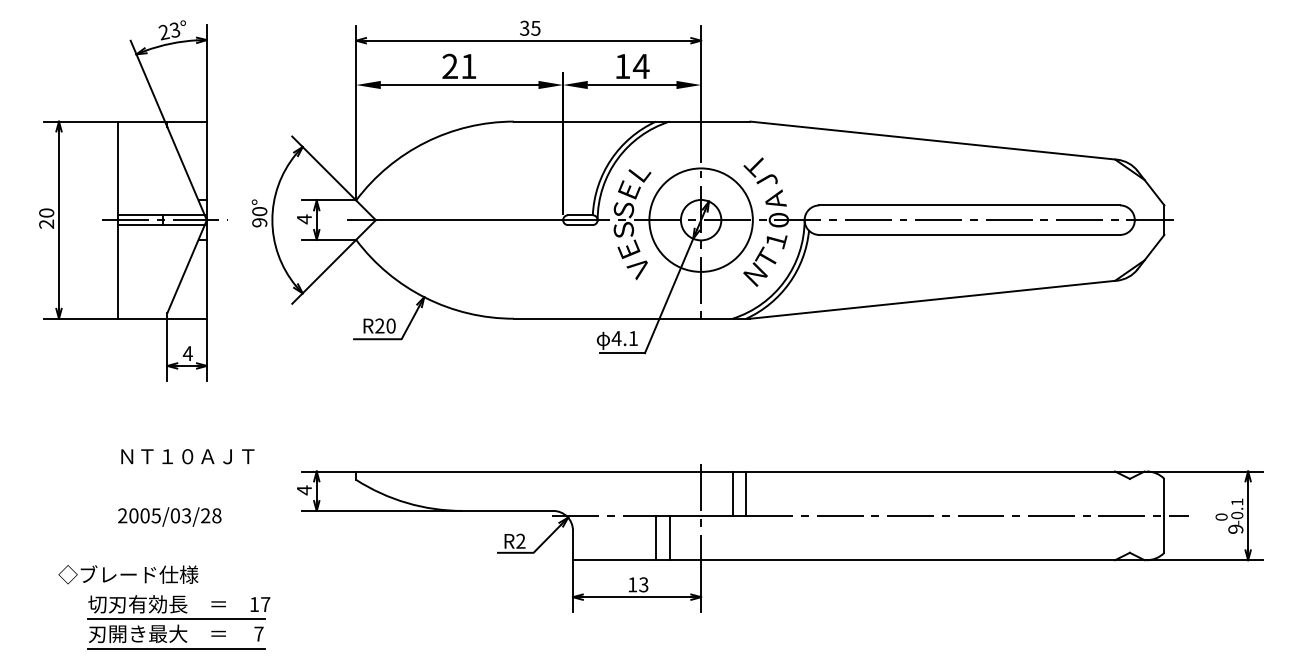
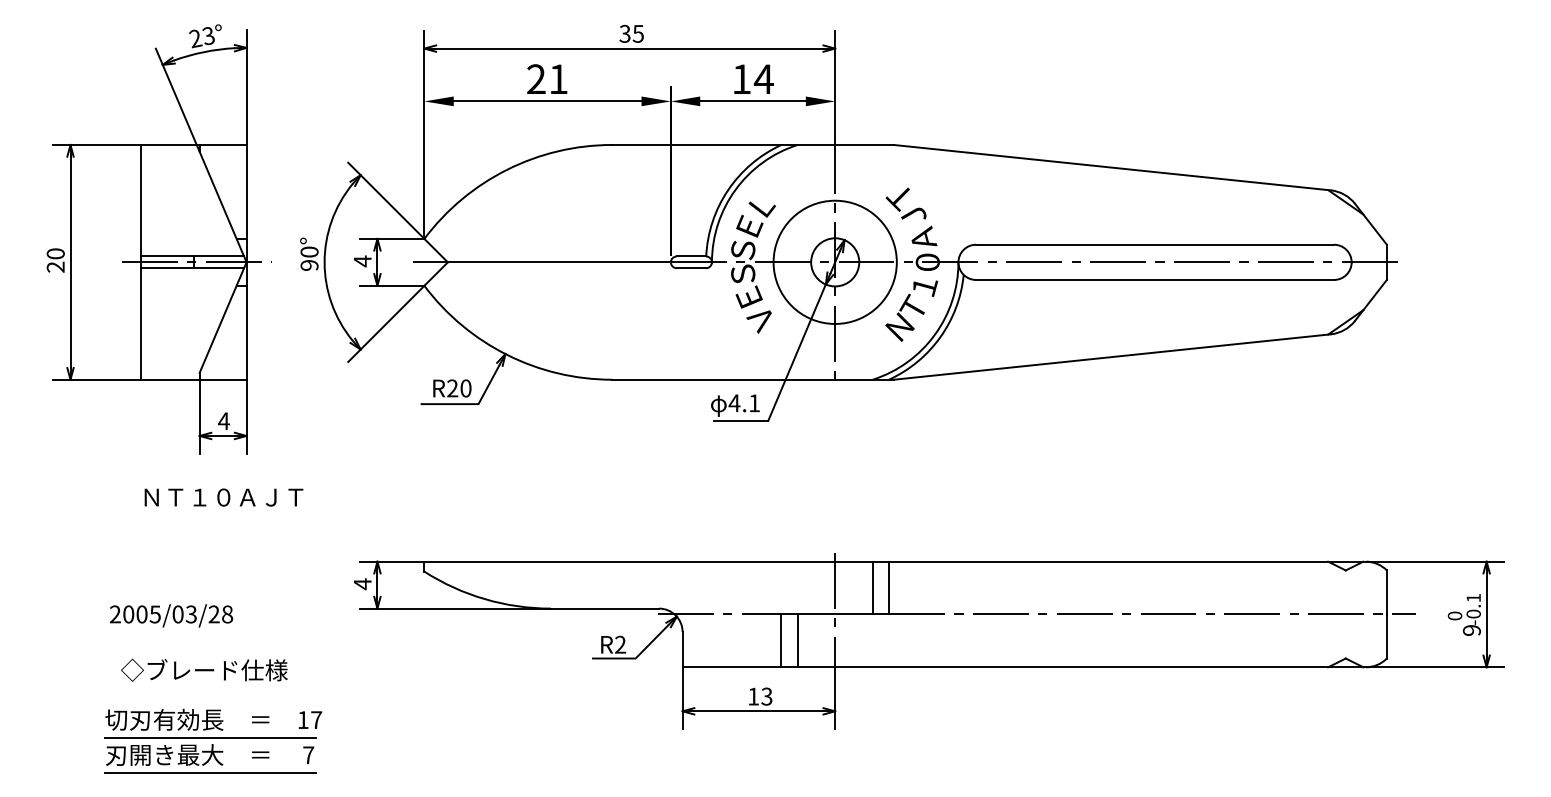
text: (187, 456) -> (223, 497), moved
text: (169, 516) -> (171, 615), moved
text: (128, 574) -> (204, 670), moved

